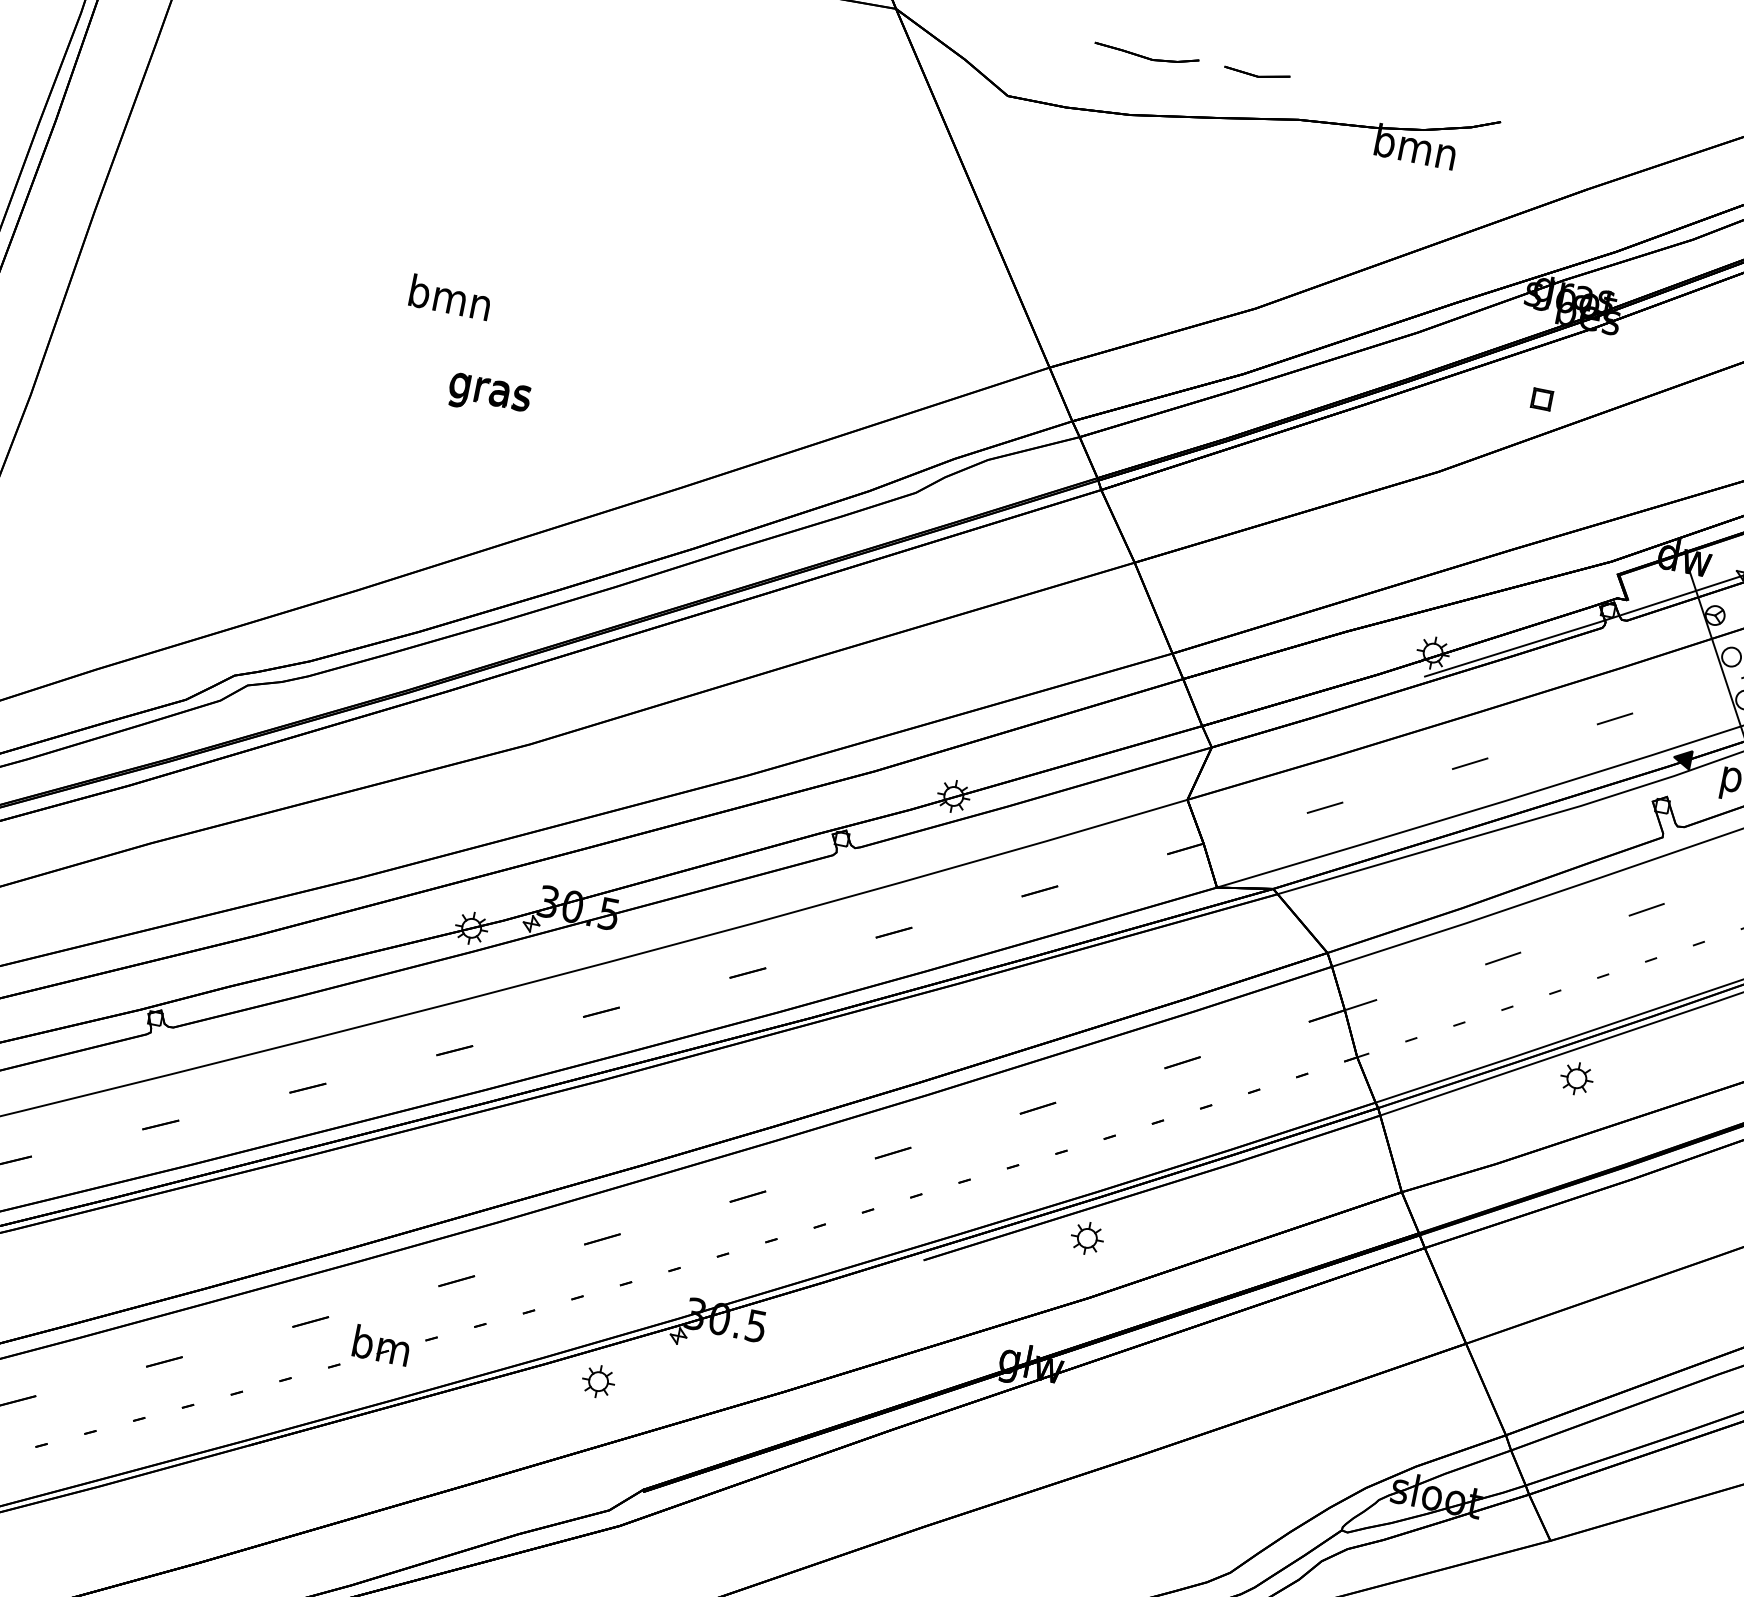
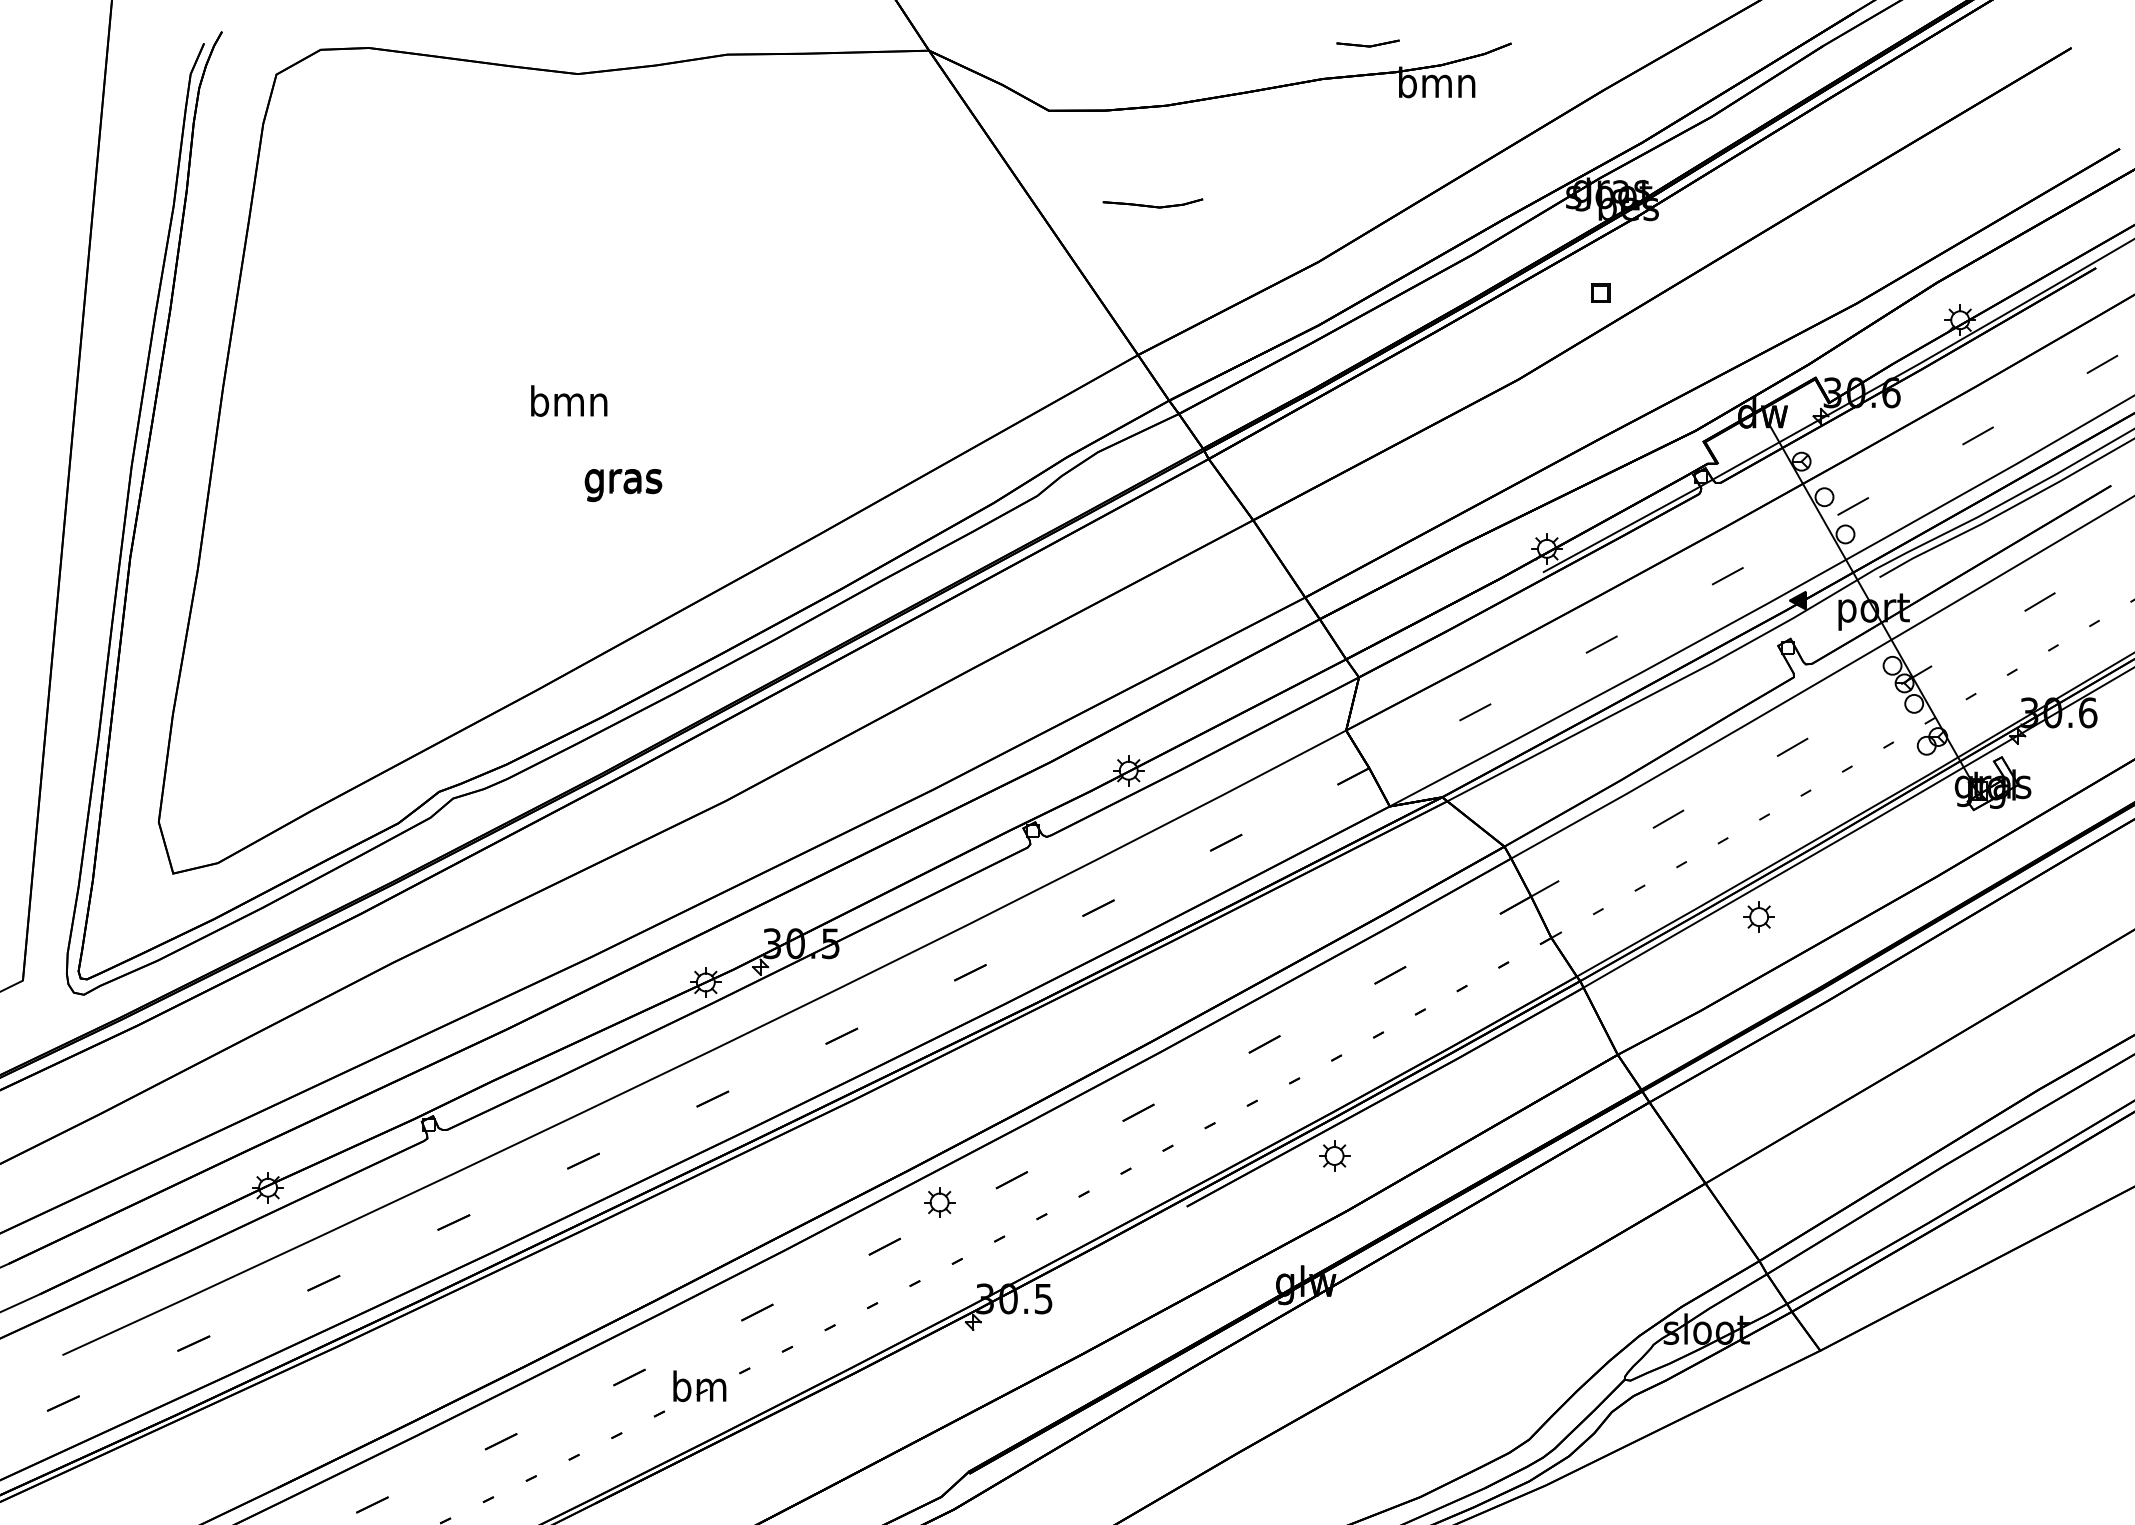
part: (1146, 54) -> (1152, 203), moved
part: (1256, 73) -> (1367, 43), moved
part: (598, 1381) -> (939, 1202), moved

